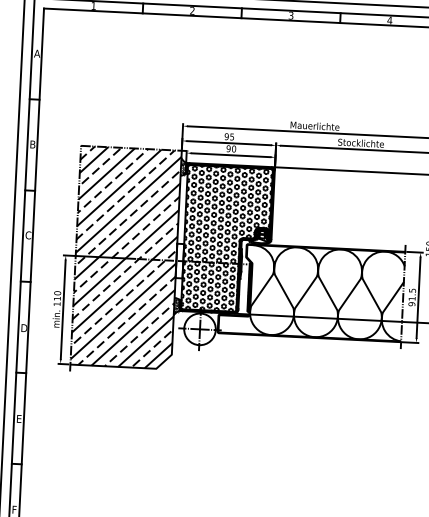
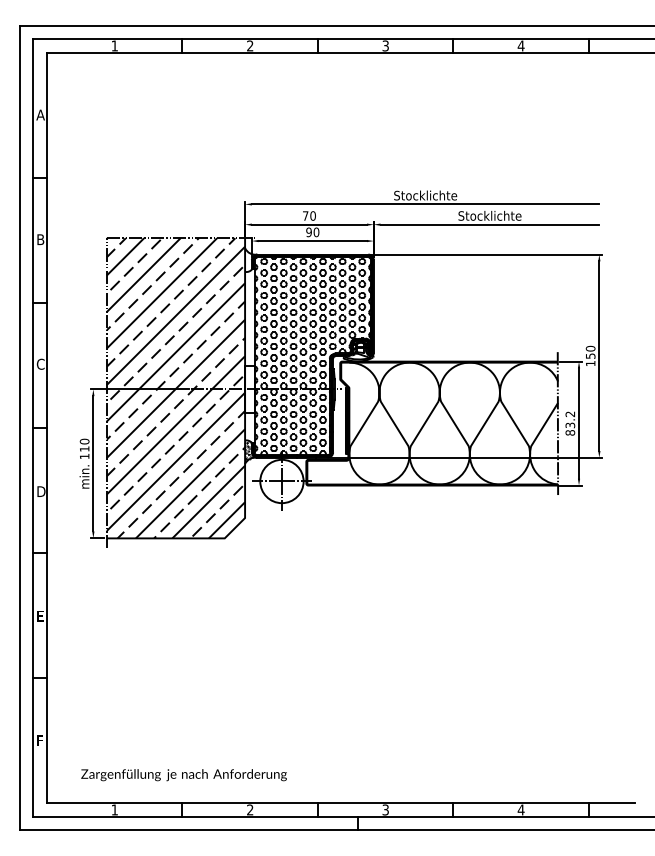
text: (314, 126) -> (425, 195), Mauerlichte -> Stocklichte
text: (228, 136) -> (308, 215), 95 -> 70
hatch: (184, 168) -> (249, 262), removed
text: (412, 297) -> (570, 423), 91.5 -> 83.2

